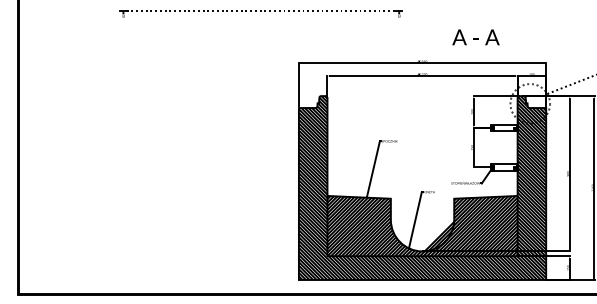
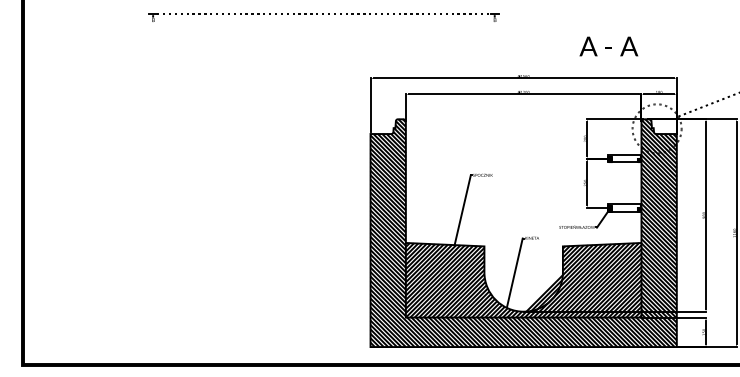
text: (475, 37) -> (608, 46), moved

